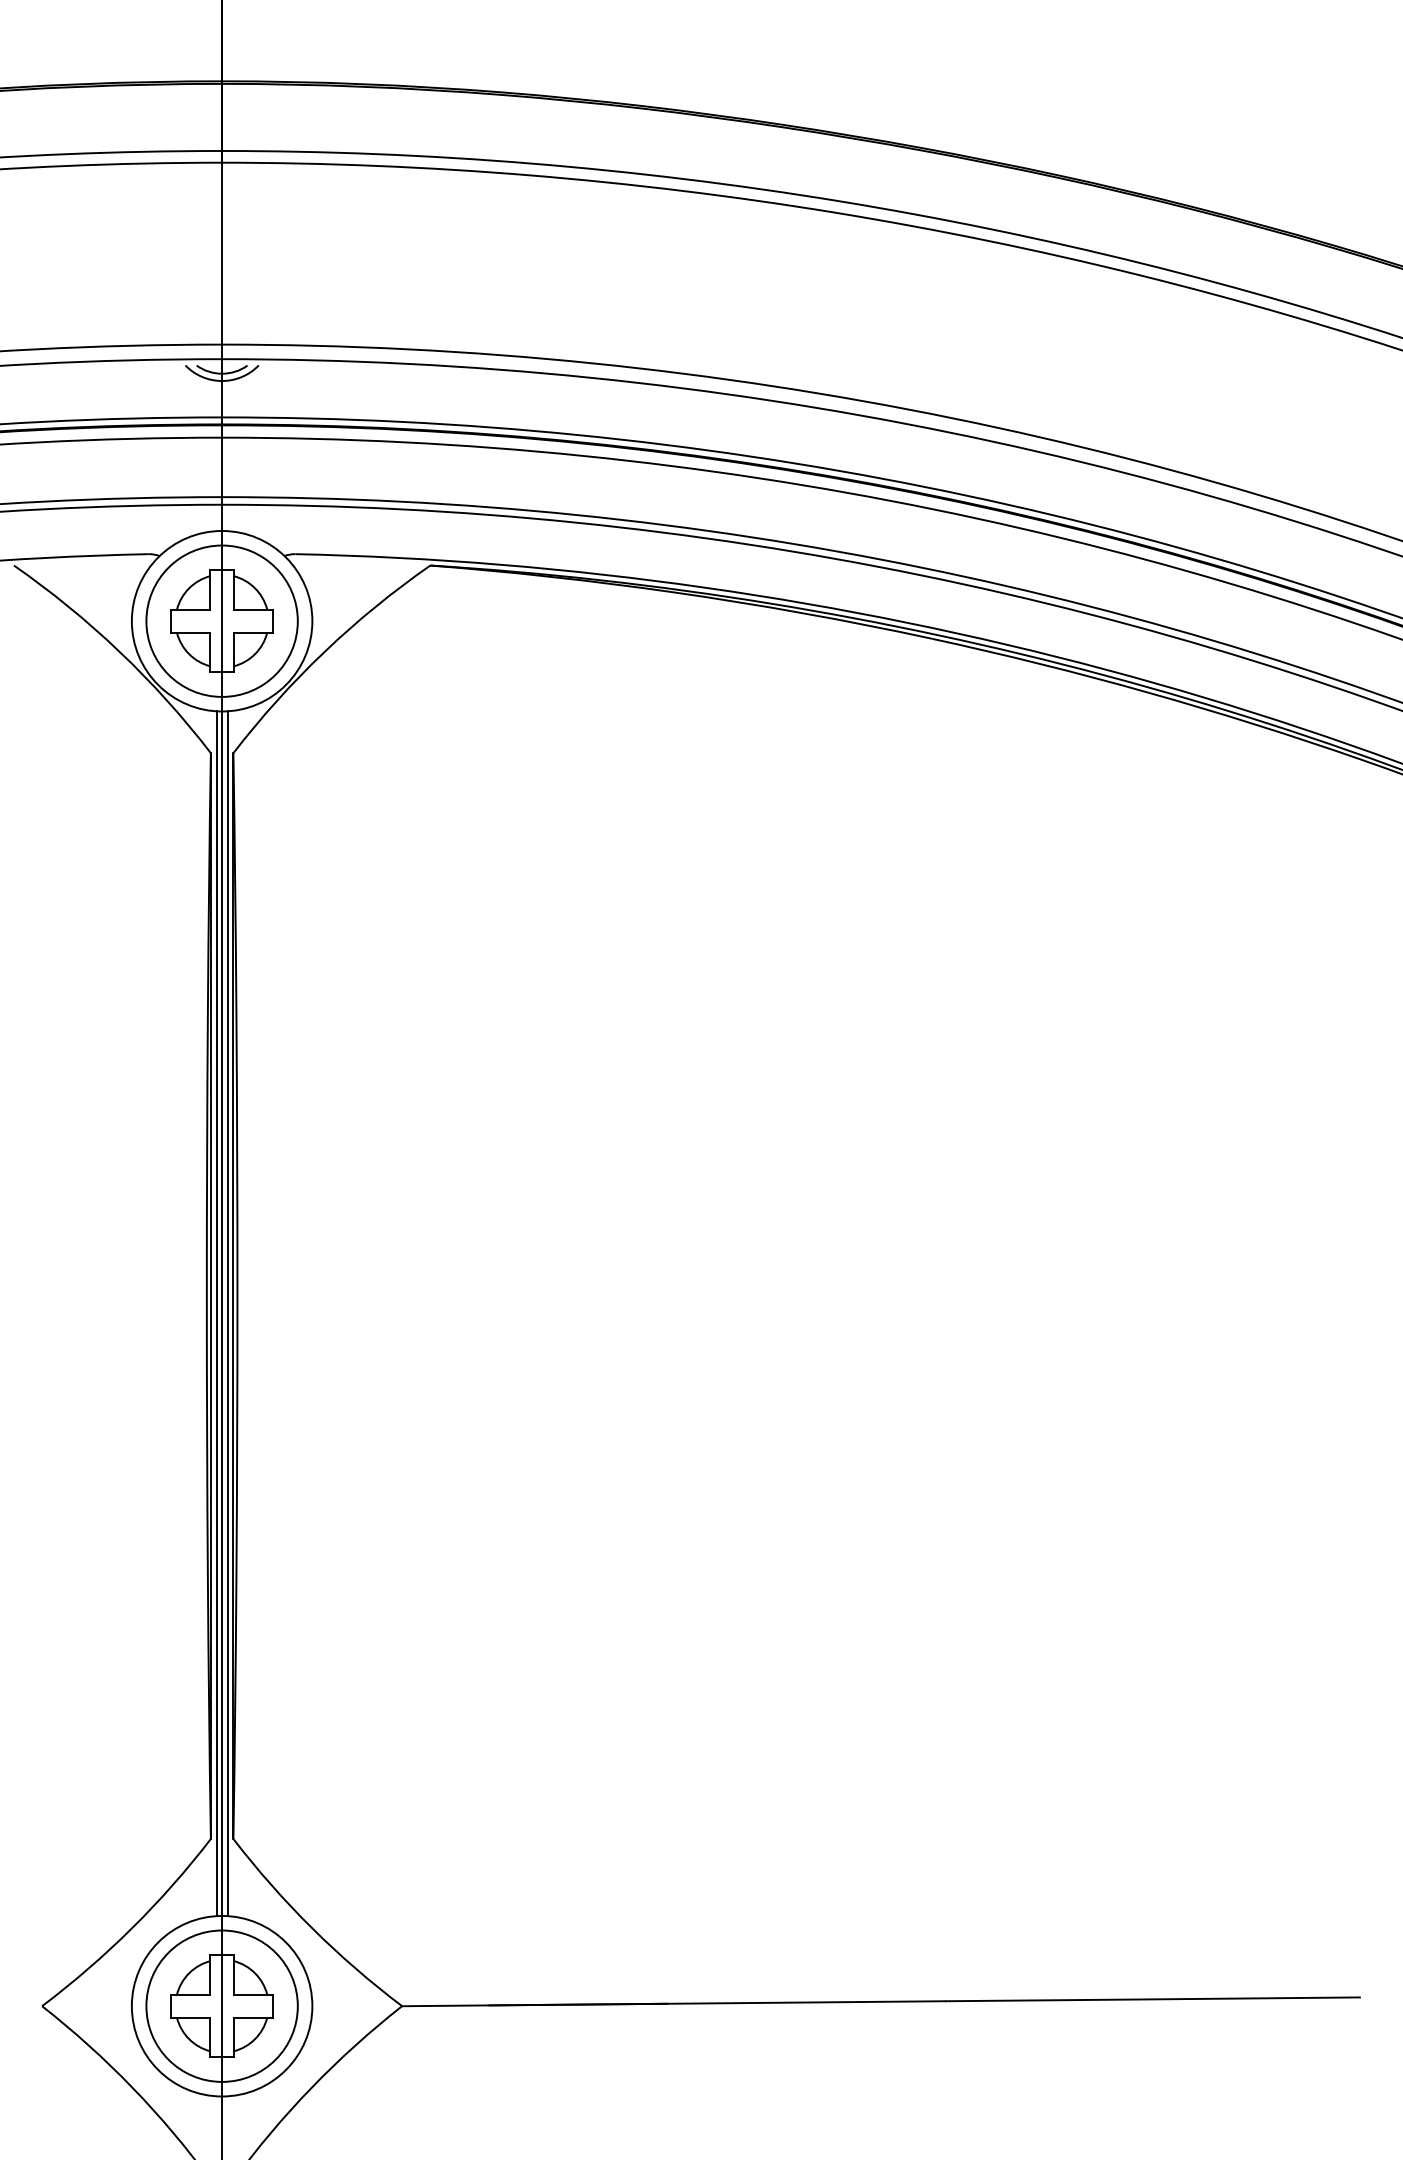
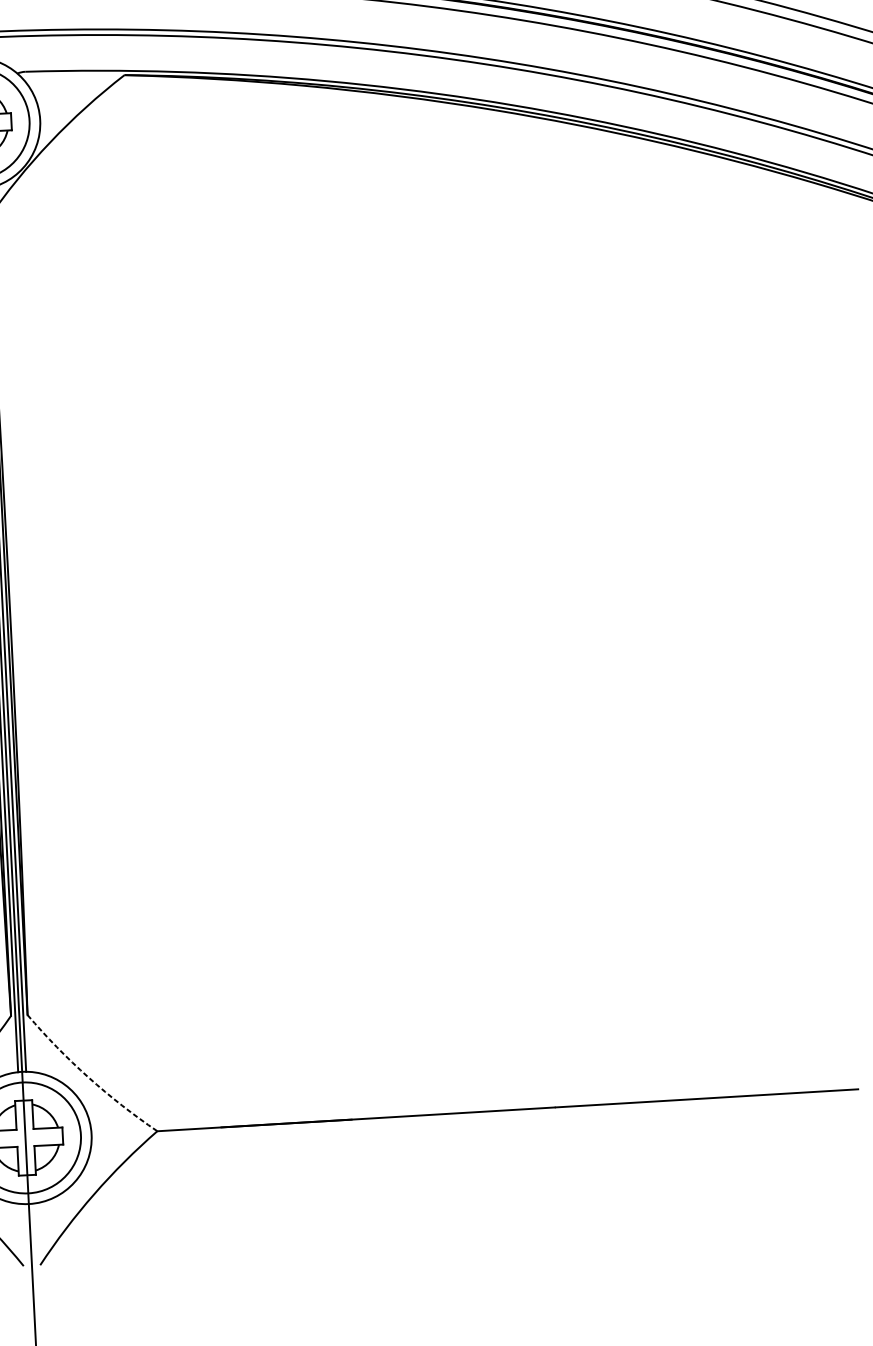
arc: (312, 1928) -> (88, 1077), solid -> dashed

